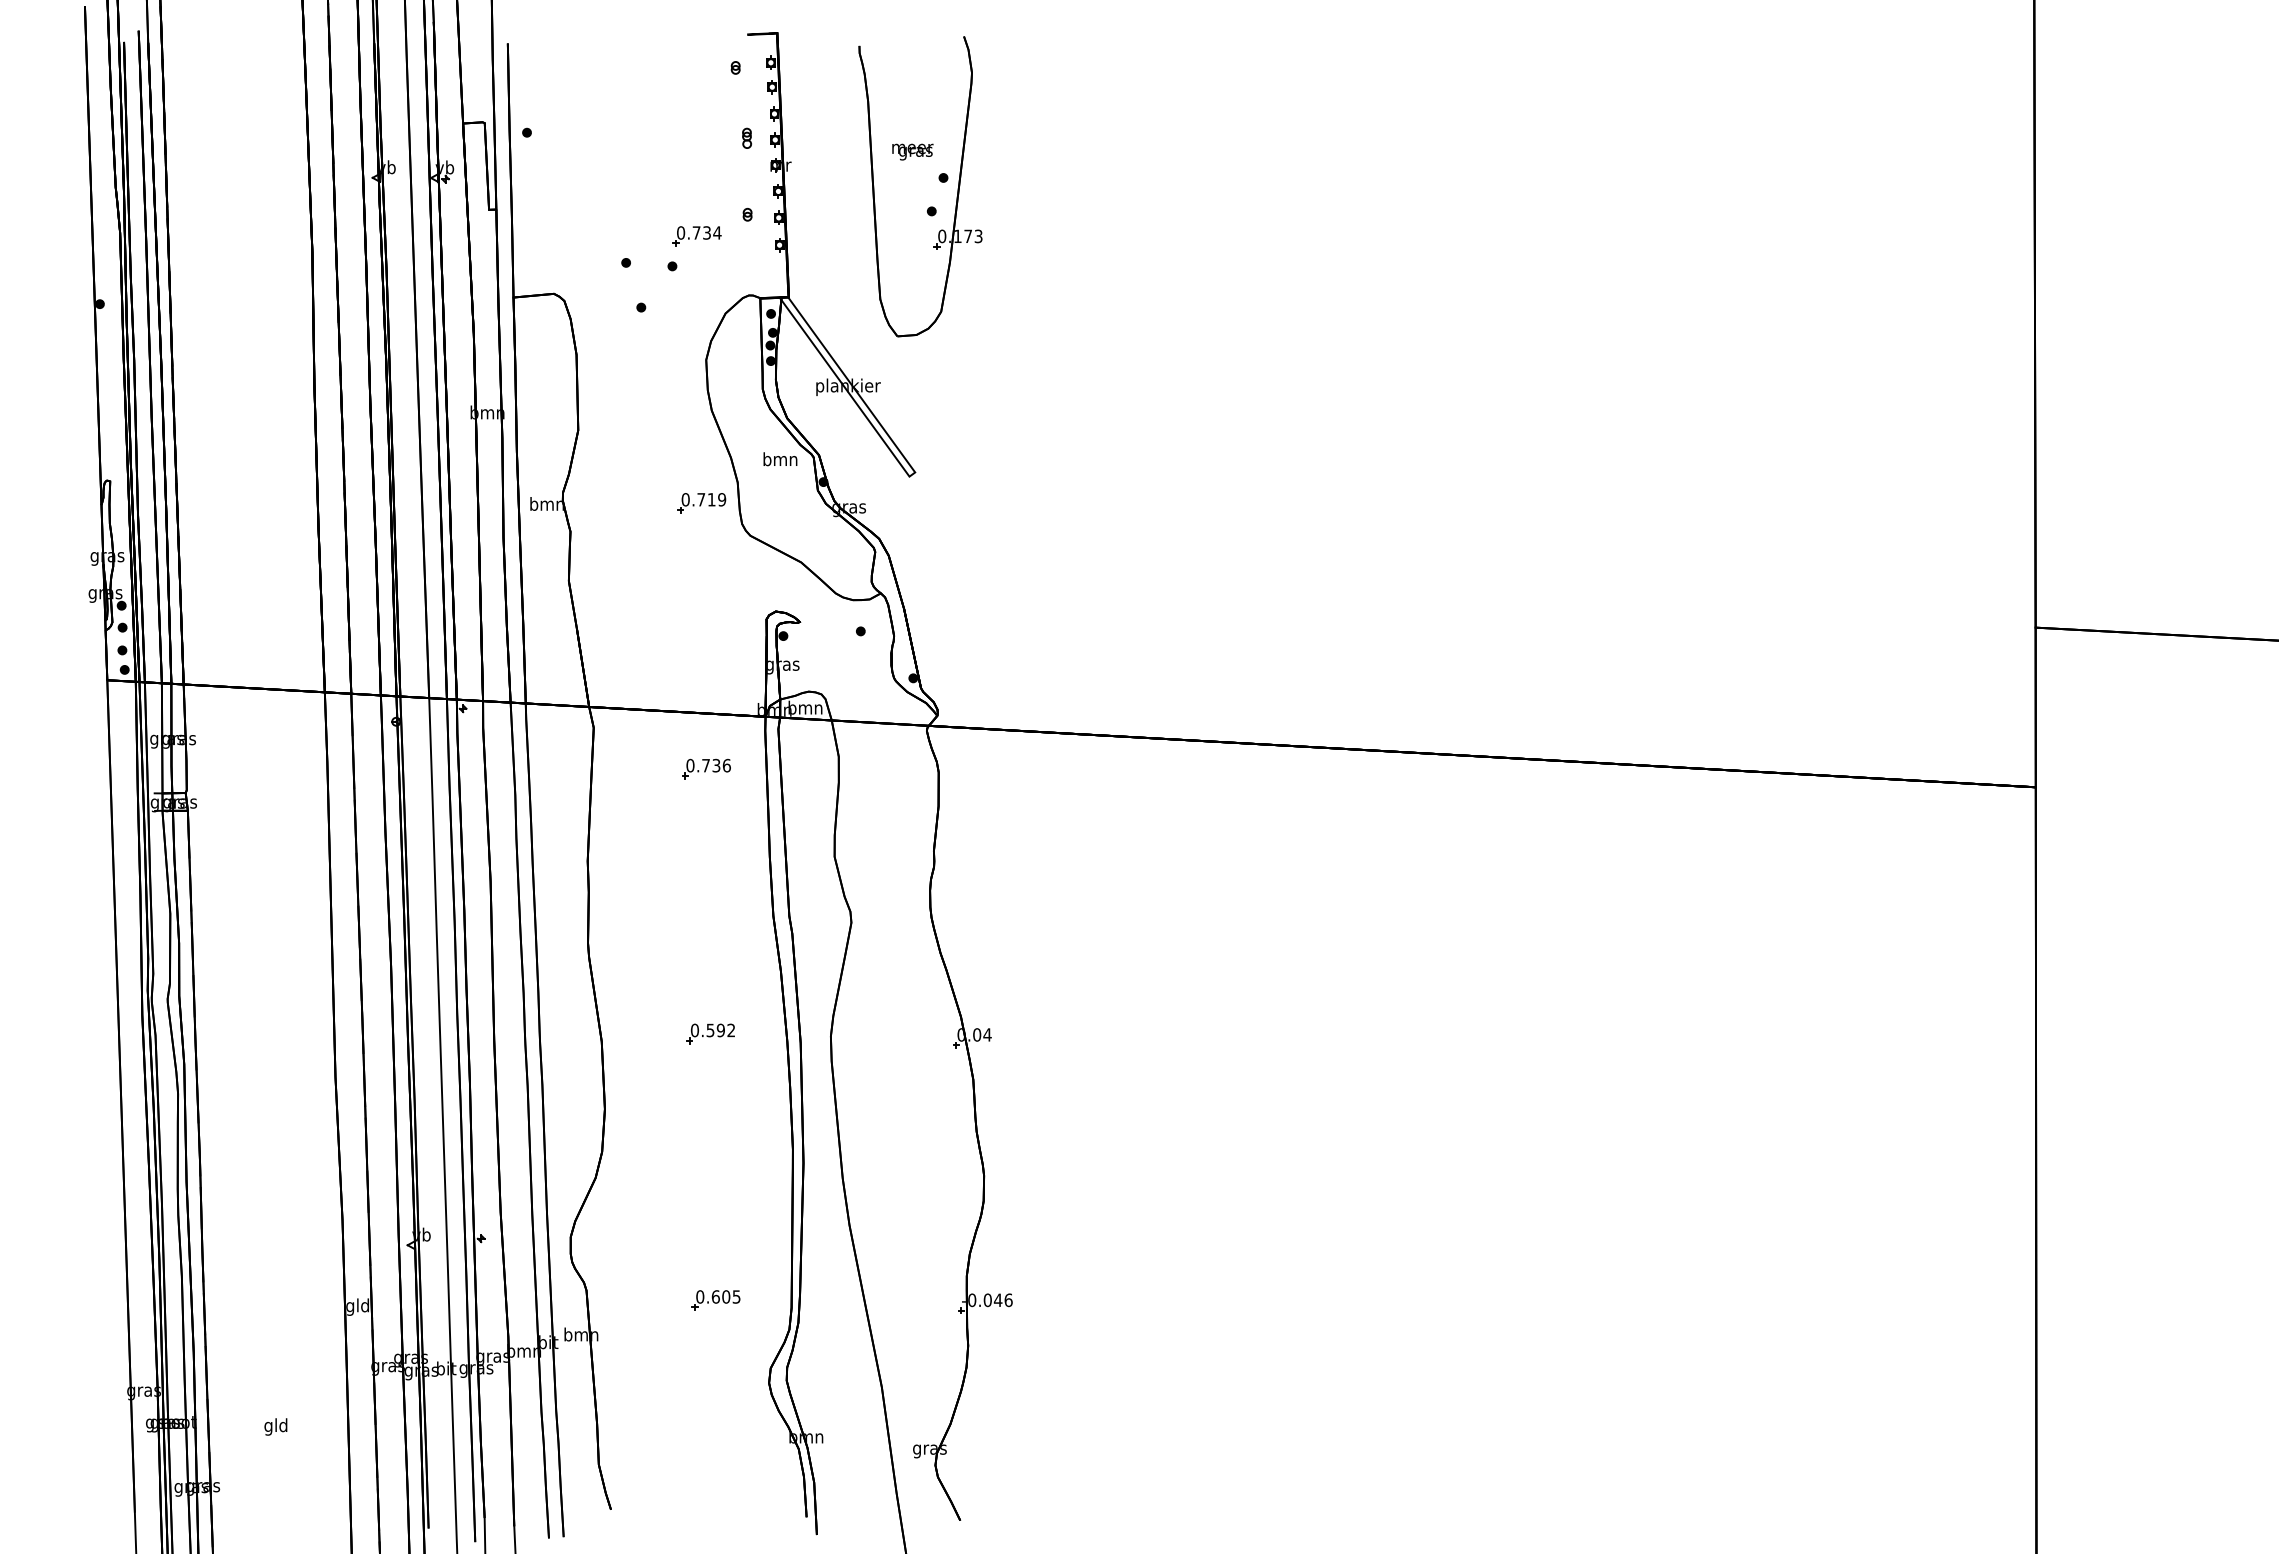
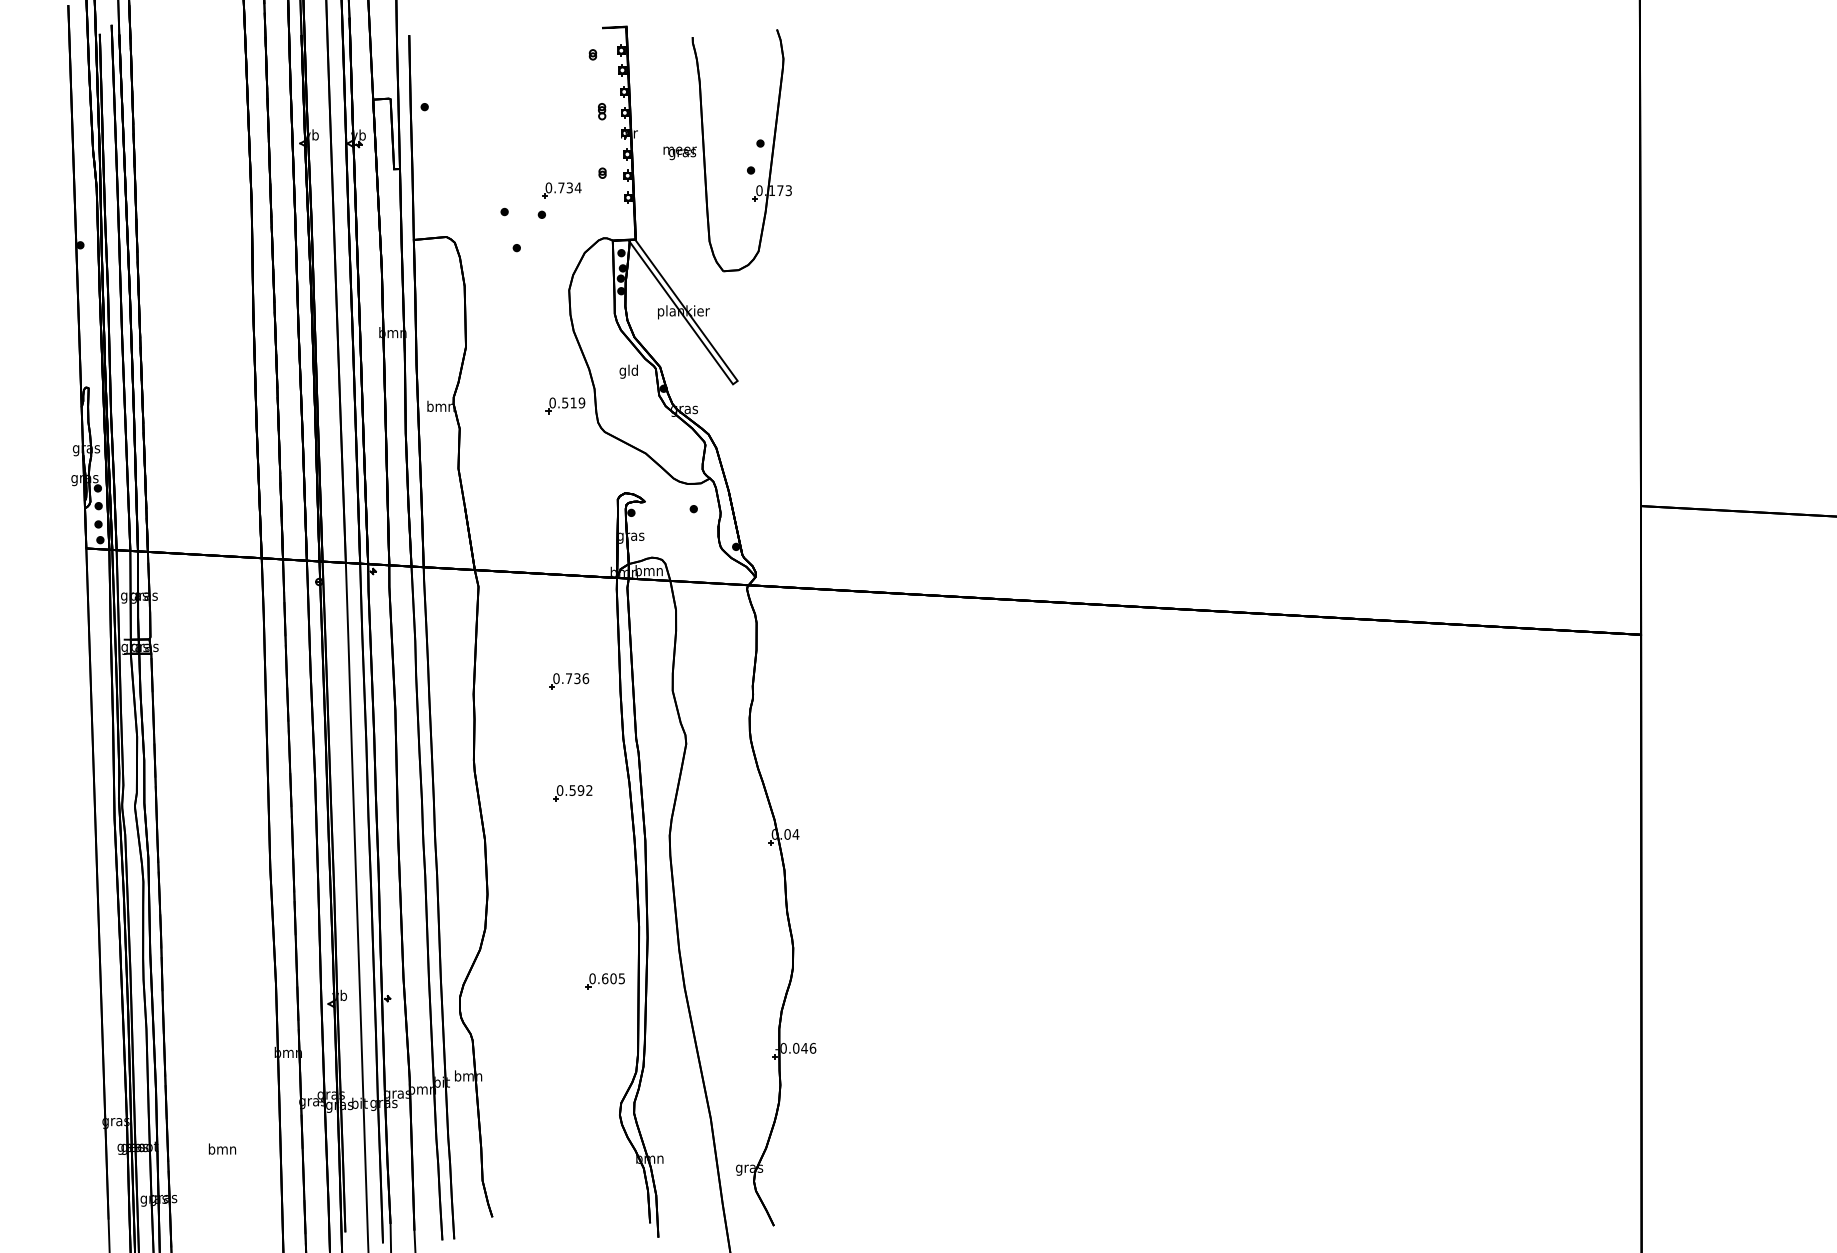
text: (912, 151) -> (679, 152), moved
text: (780, 460) -> (629, 371), bmn -> gld
text: (701, 499) -> (565, 402), 0.719 -> 0.519
part: (706, 768) -> (569, 680), moved
part: (710, 1033) -> (572, 792), moved
part: (715, 1300) -> (604, 981), moved
text: (357, 1306) -> (288, 1053), gld -> bmn
text: (276, 1426) -> (222, 1150), gld -> bmn

